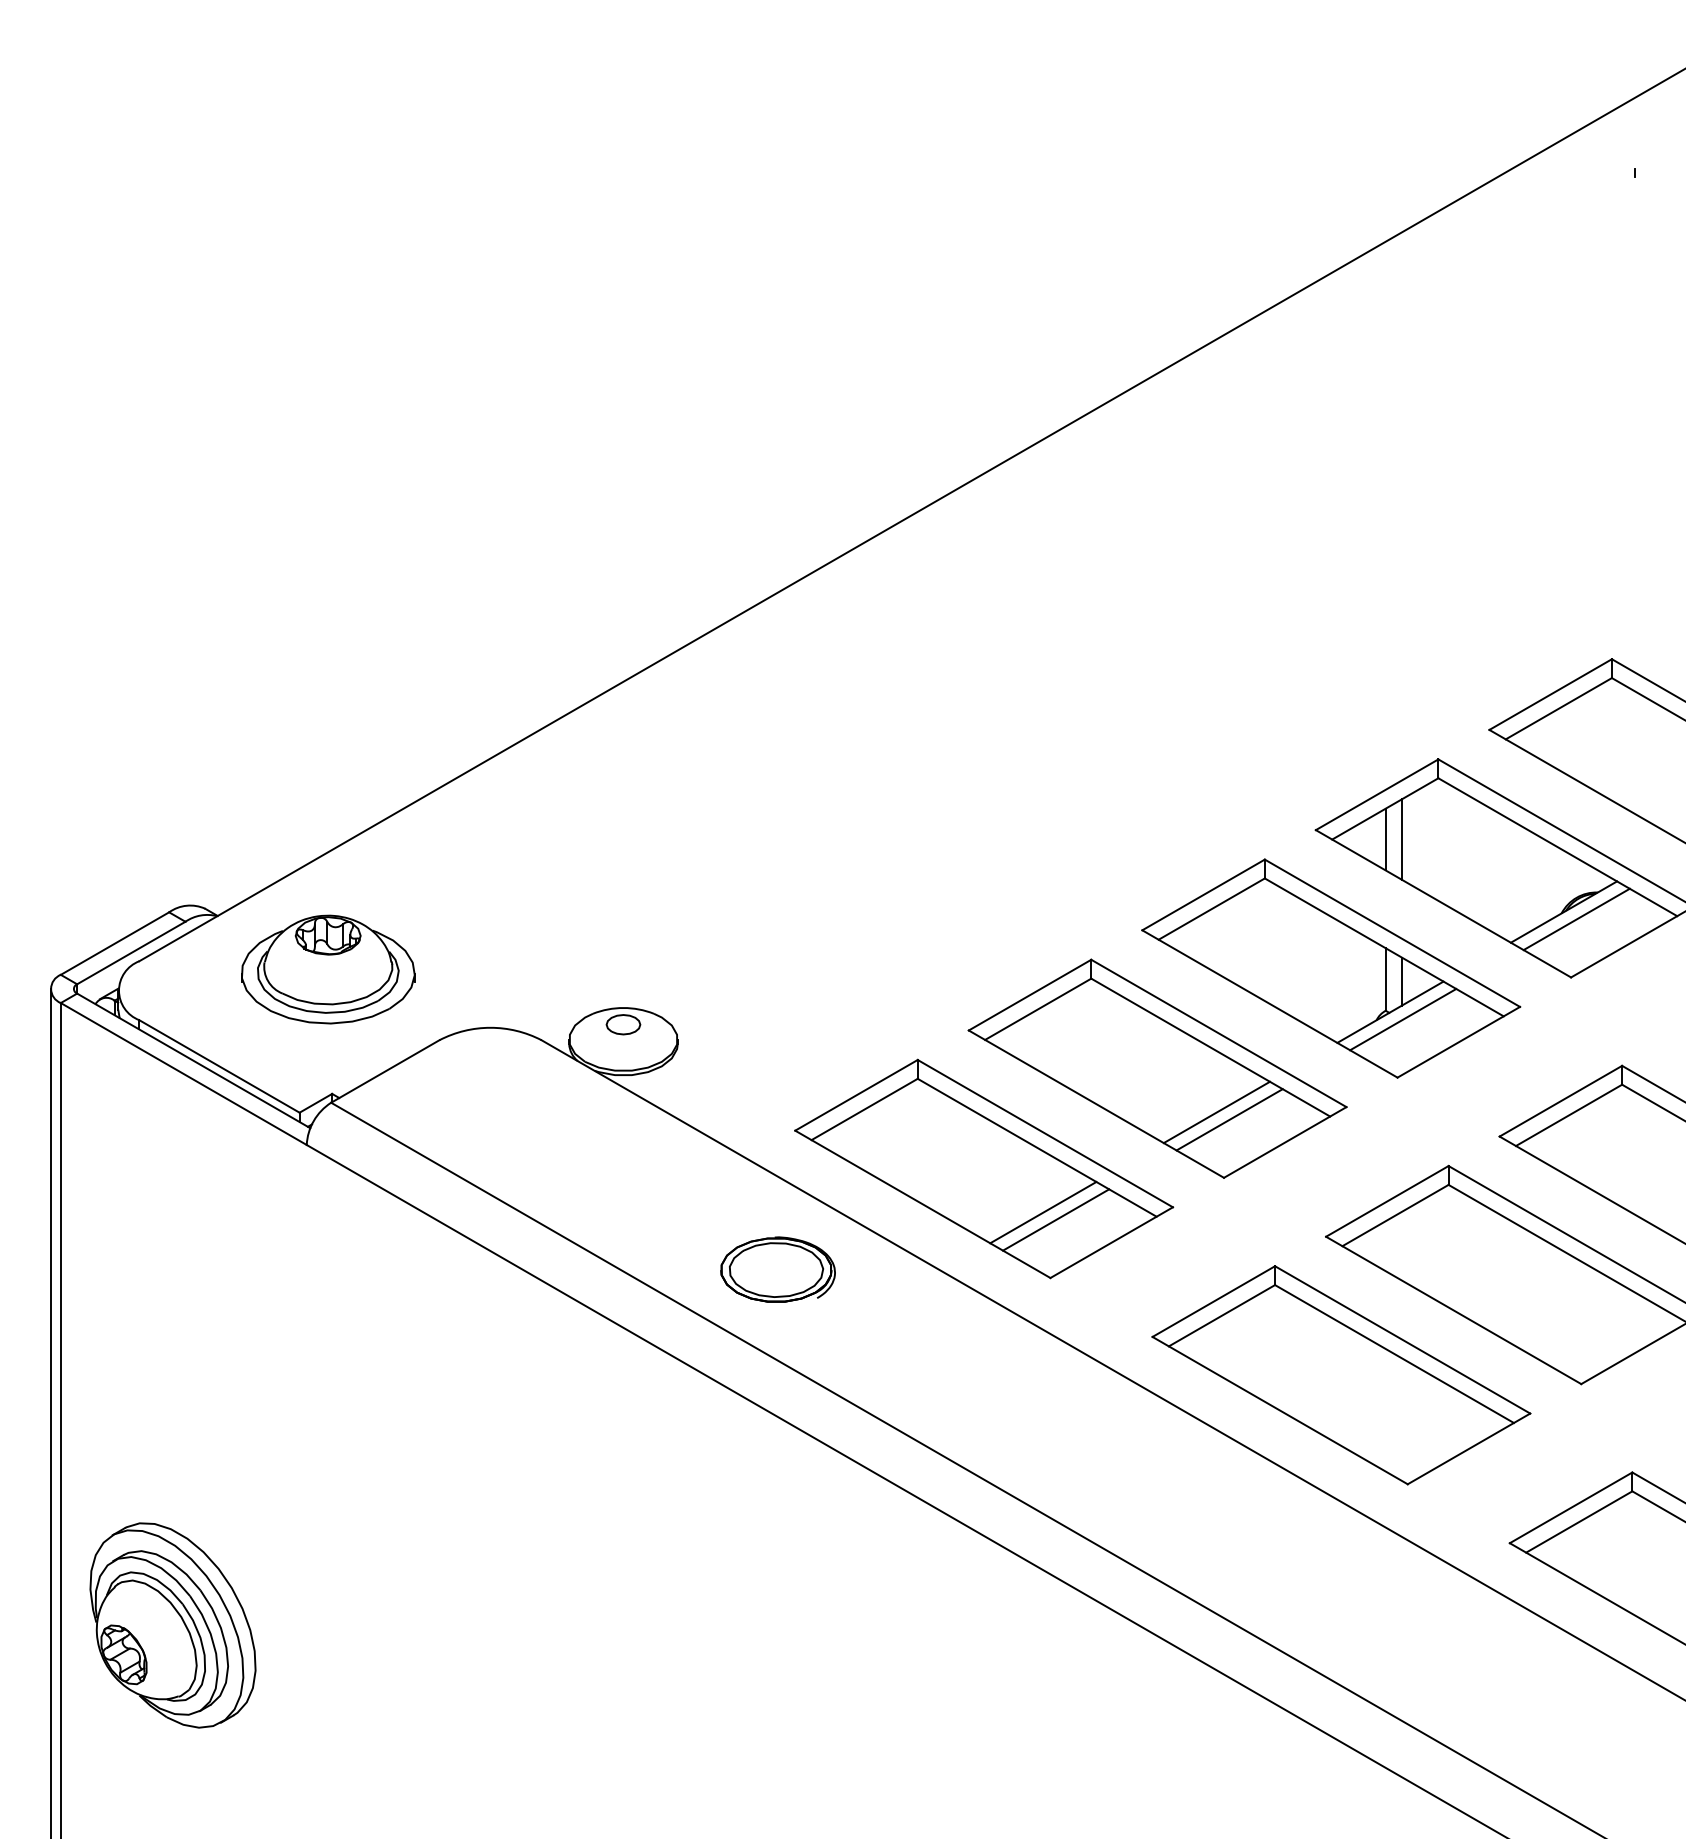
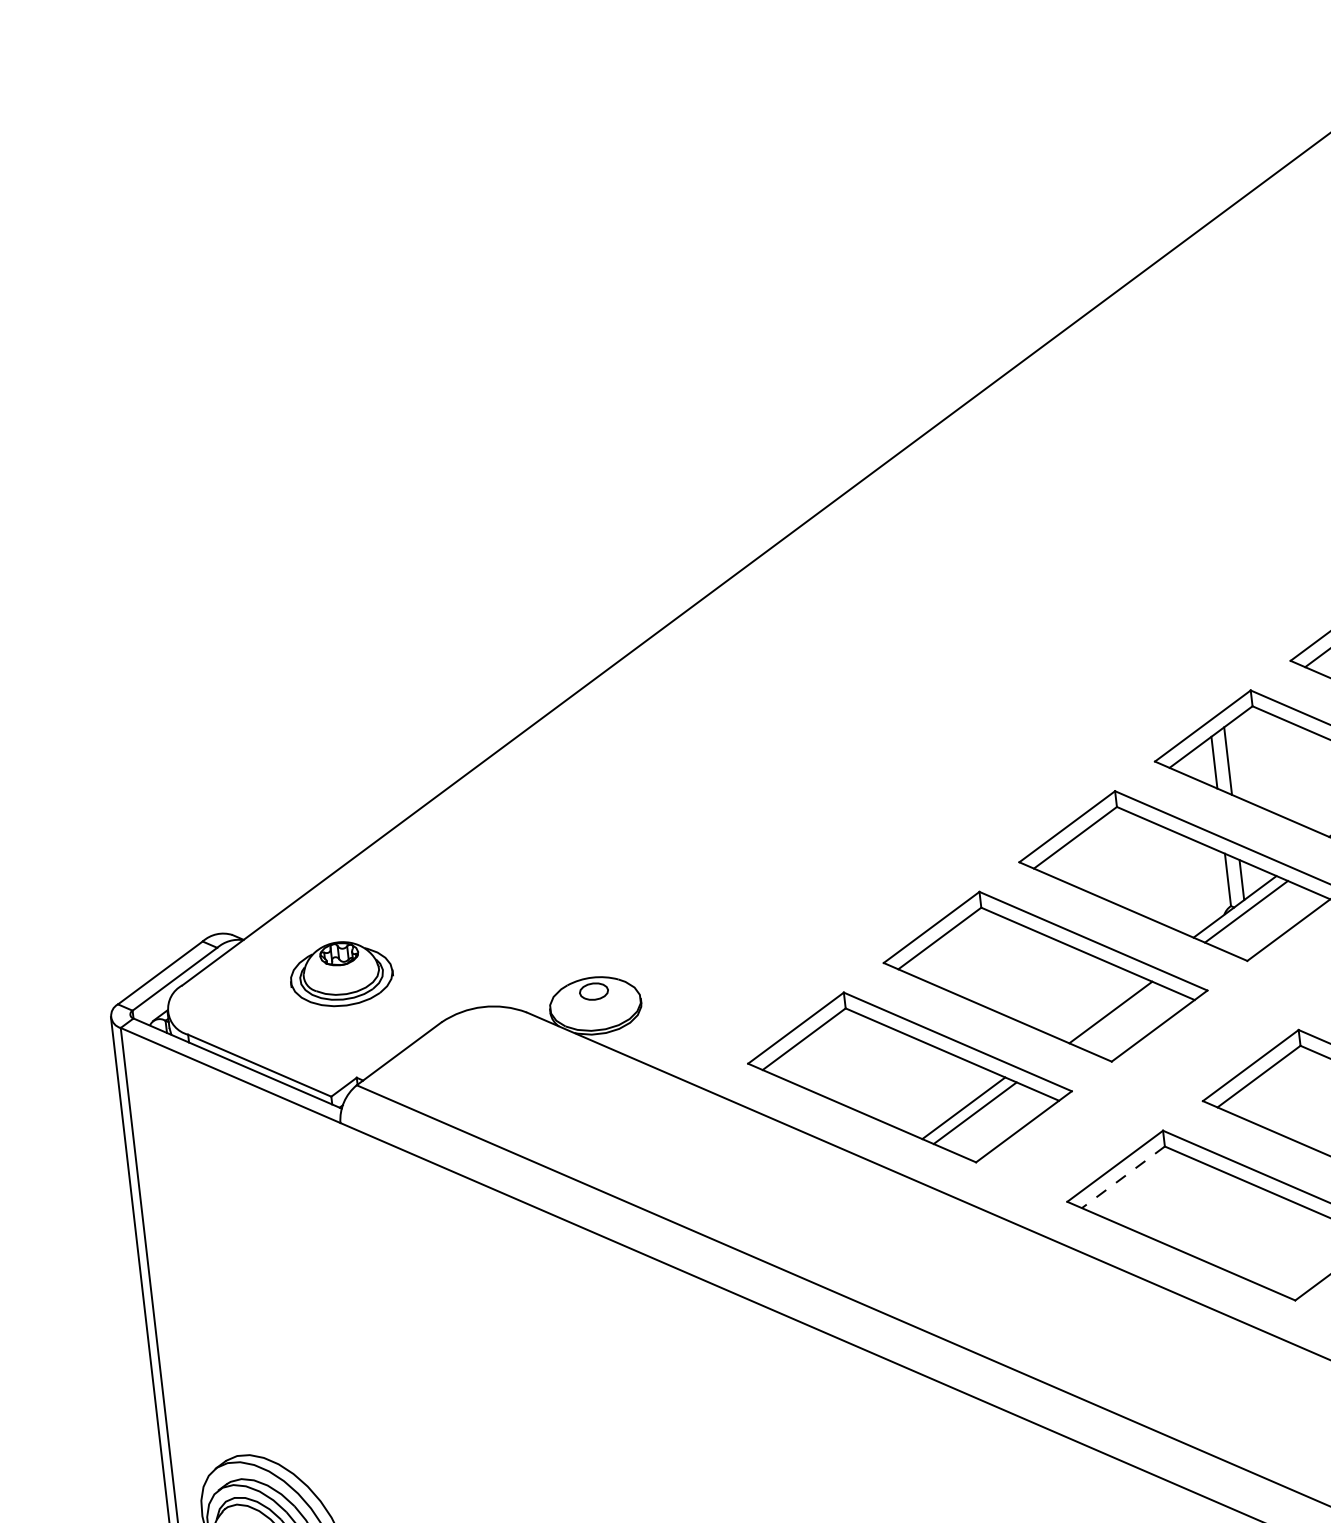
part: (328, 969) -> (341, 973), size x0.7
line: (1216, 1112) -> (1099, 1007), removed
part: (777, 1269) -> (746, 1181), removed
line: (1221, 1315) -> (1122, 1177), solid -> dashed

